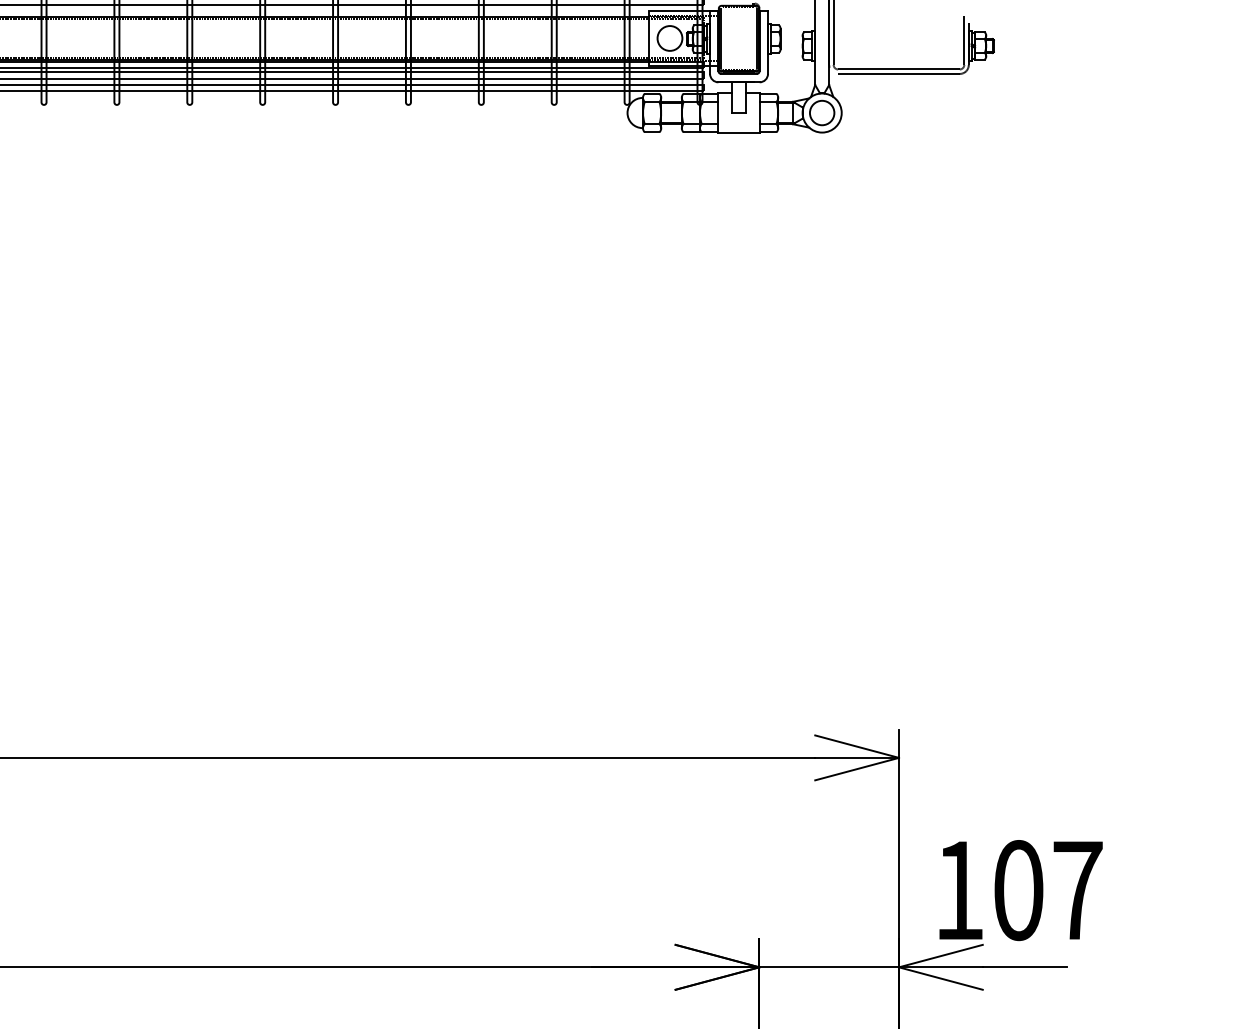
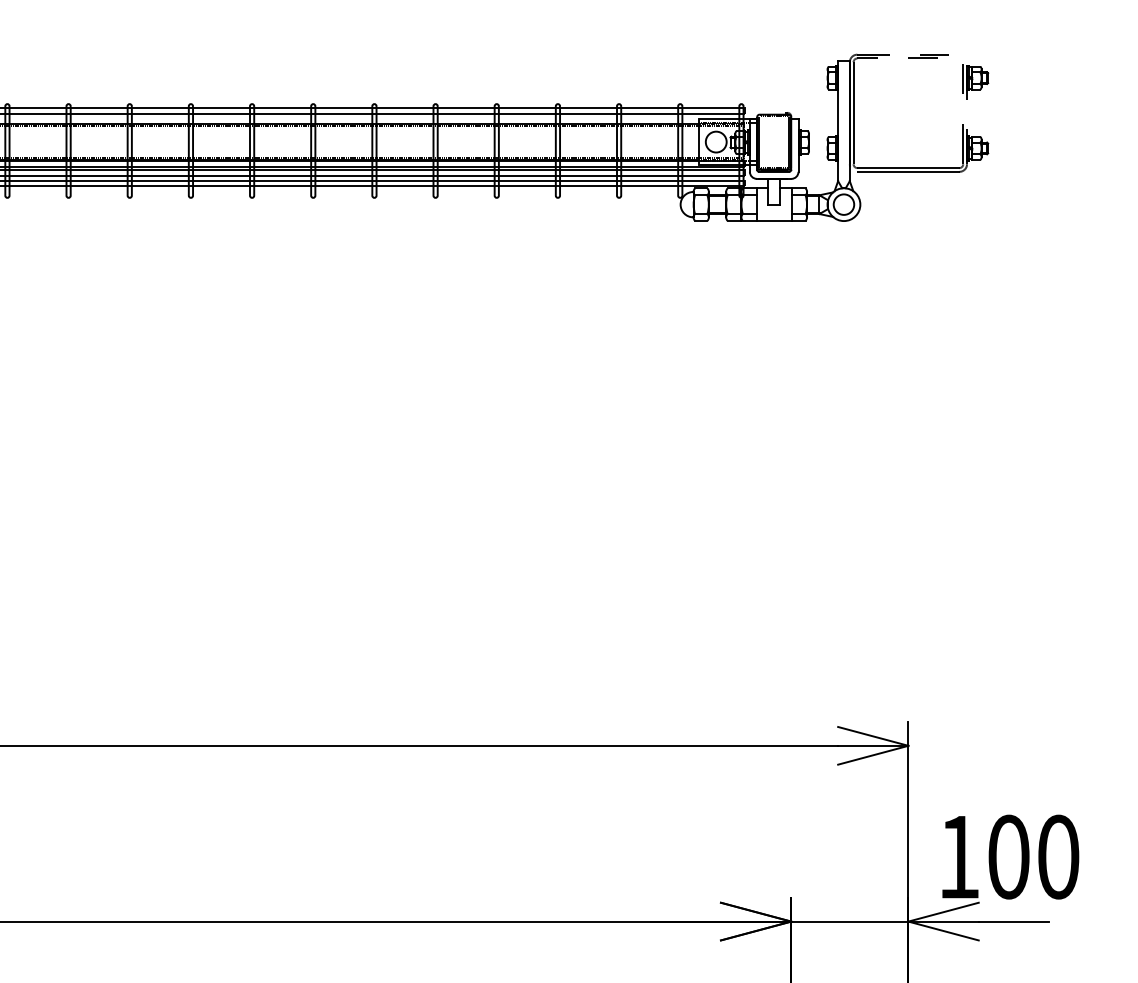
text: (1077, 889) -> (1058, 856), 107 -> 100

